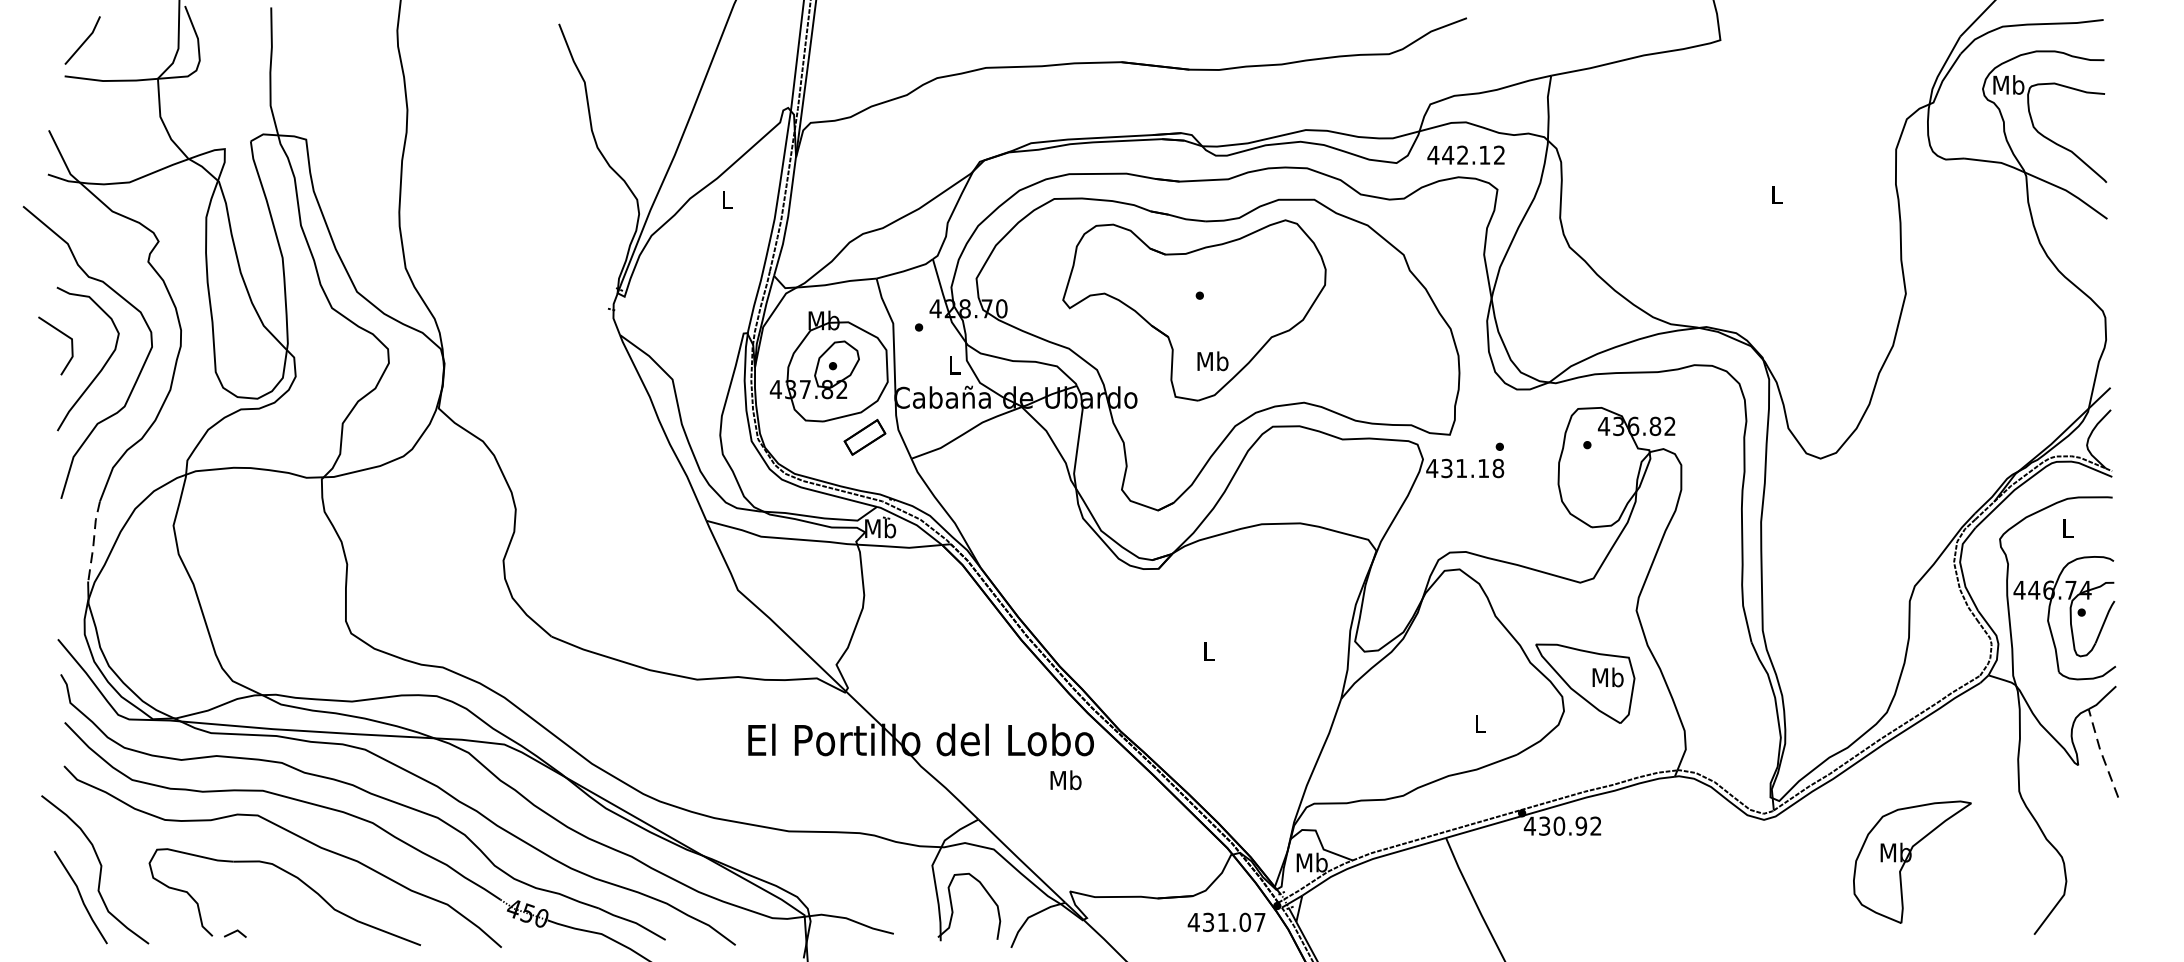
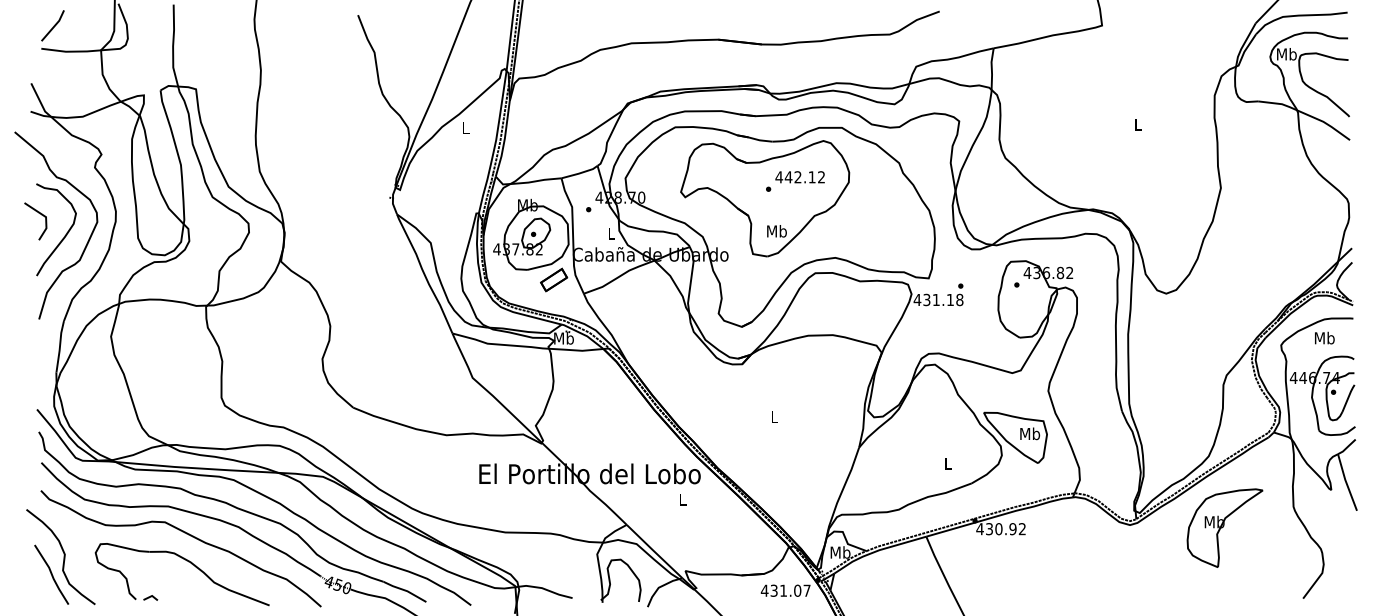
text: (1465, 155) -> (799, 177), moved
text: (2067, 527) -> (1324, 337), L -> Mb
line: (93, 541) -> (59, 346), dashed -> solid
line: (2101, 753) -> (1346, 482), dashed -> solid
text: (1065, 779) -> (682, 499), Mb -> L
part: (1911, 861) -> (1224, 527), moved

